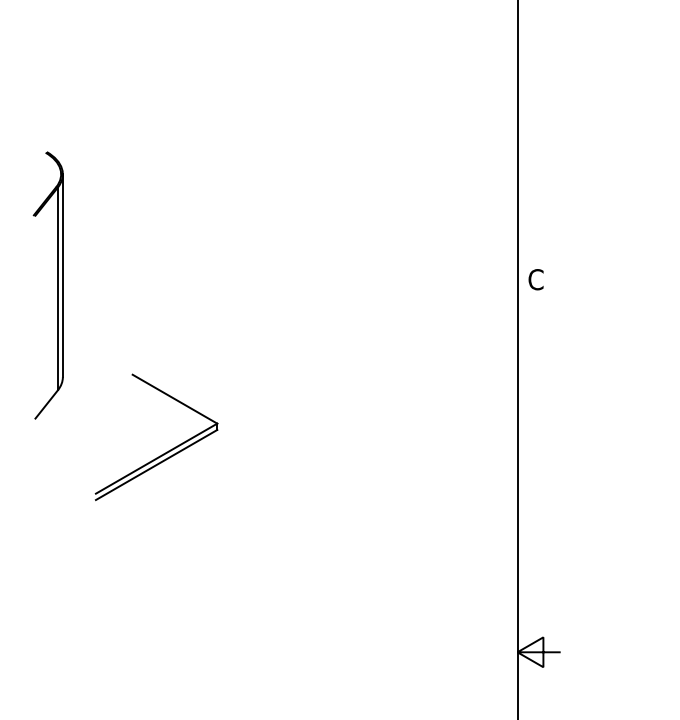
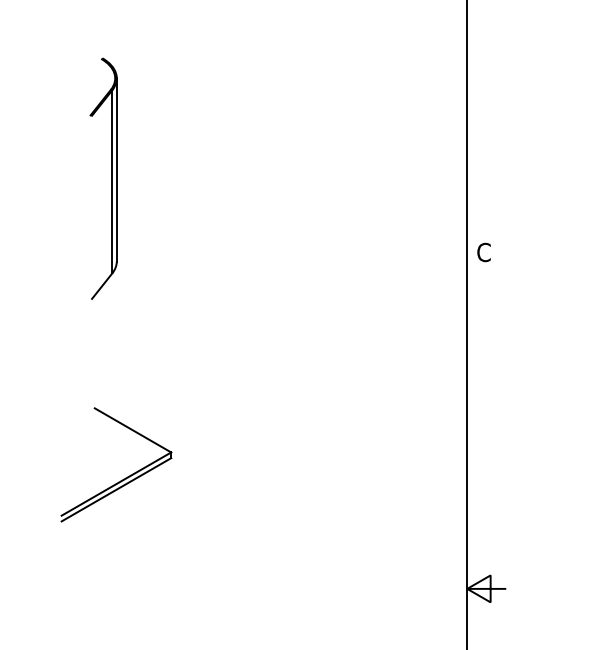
part: (57, 285) -> (111, 178), moved
part: (164, 452) -> (123, 478), moved

